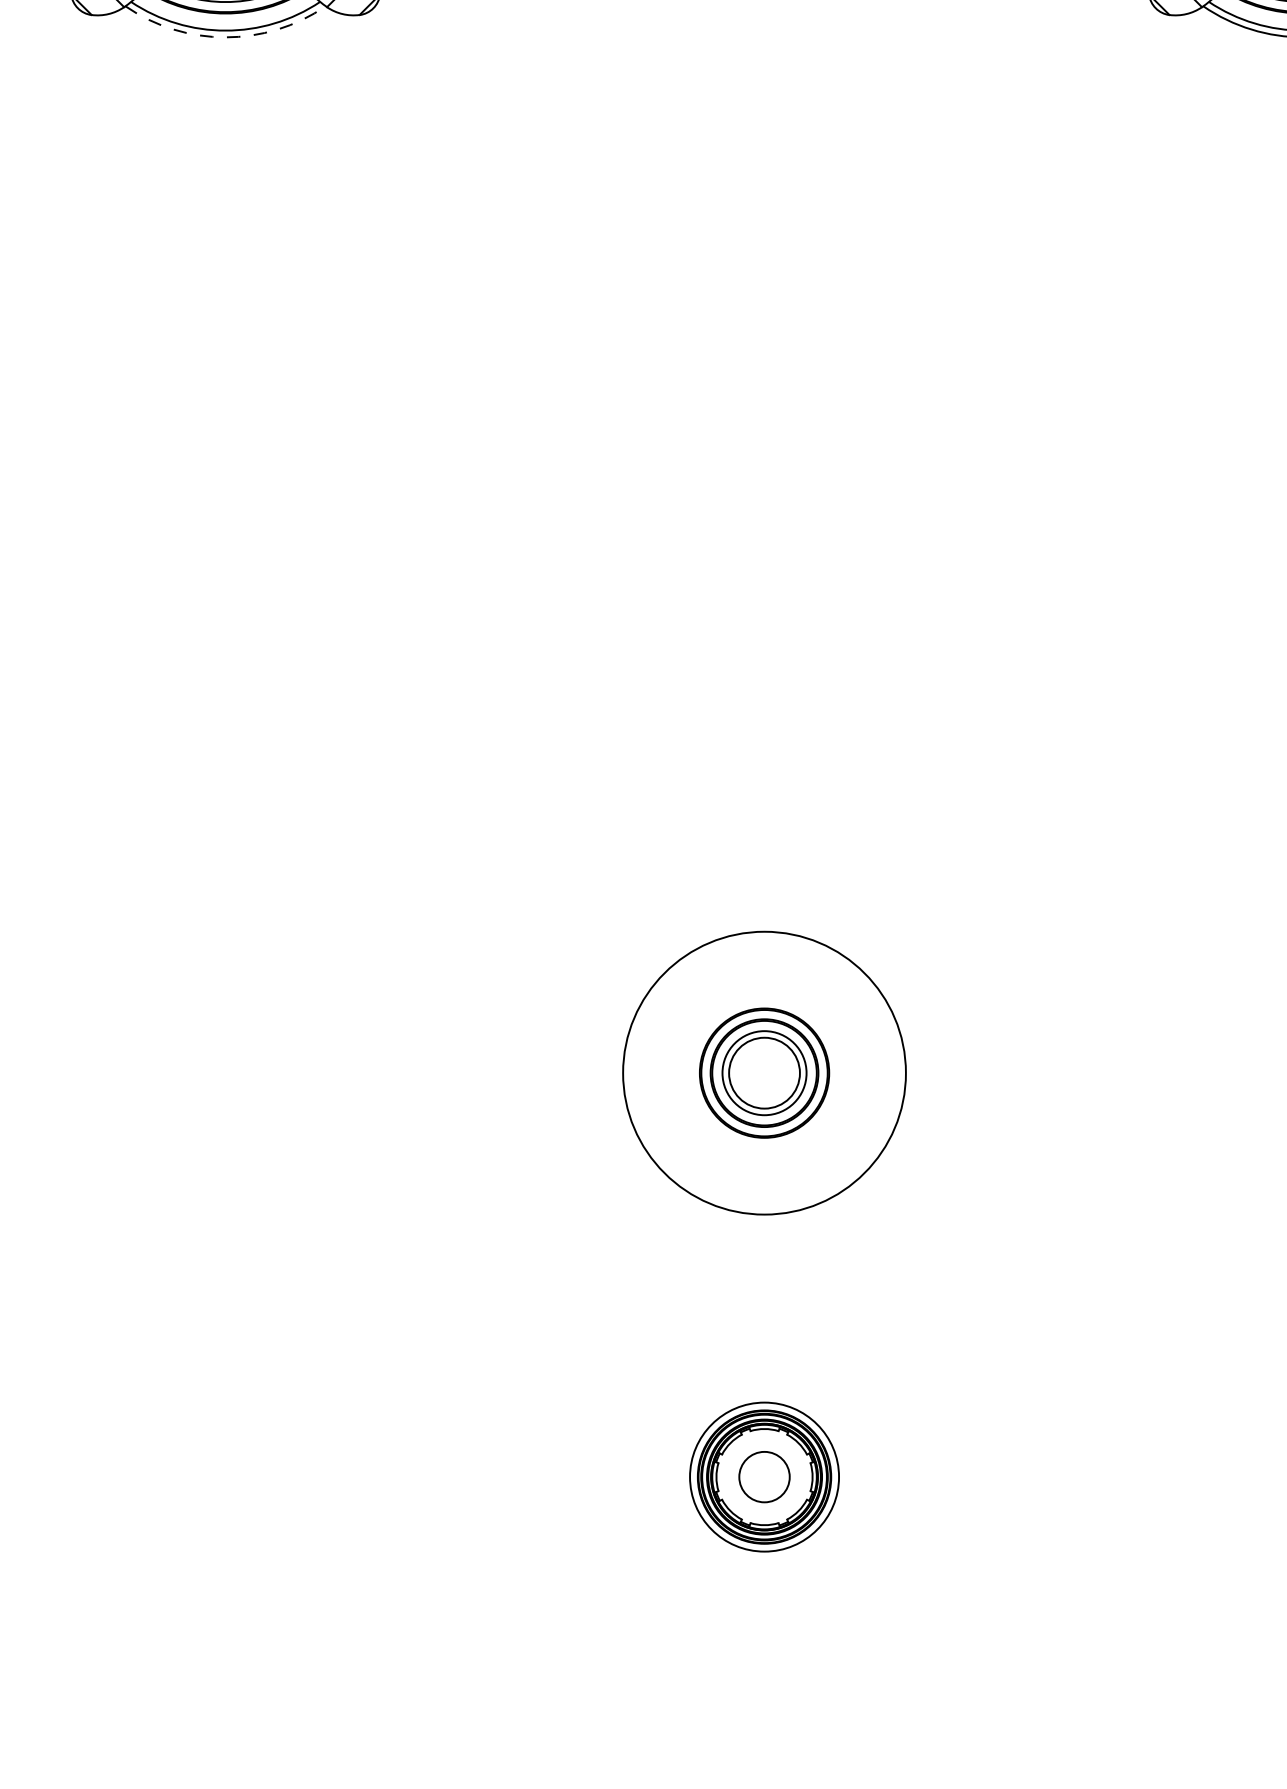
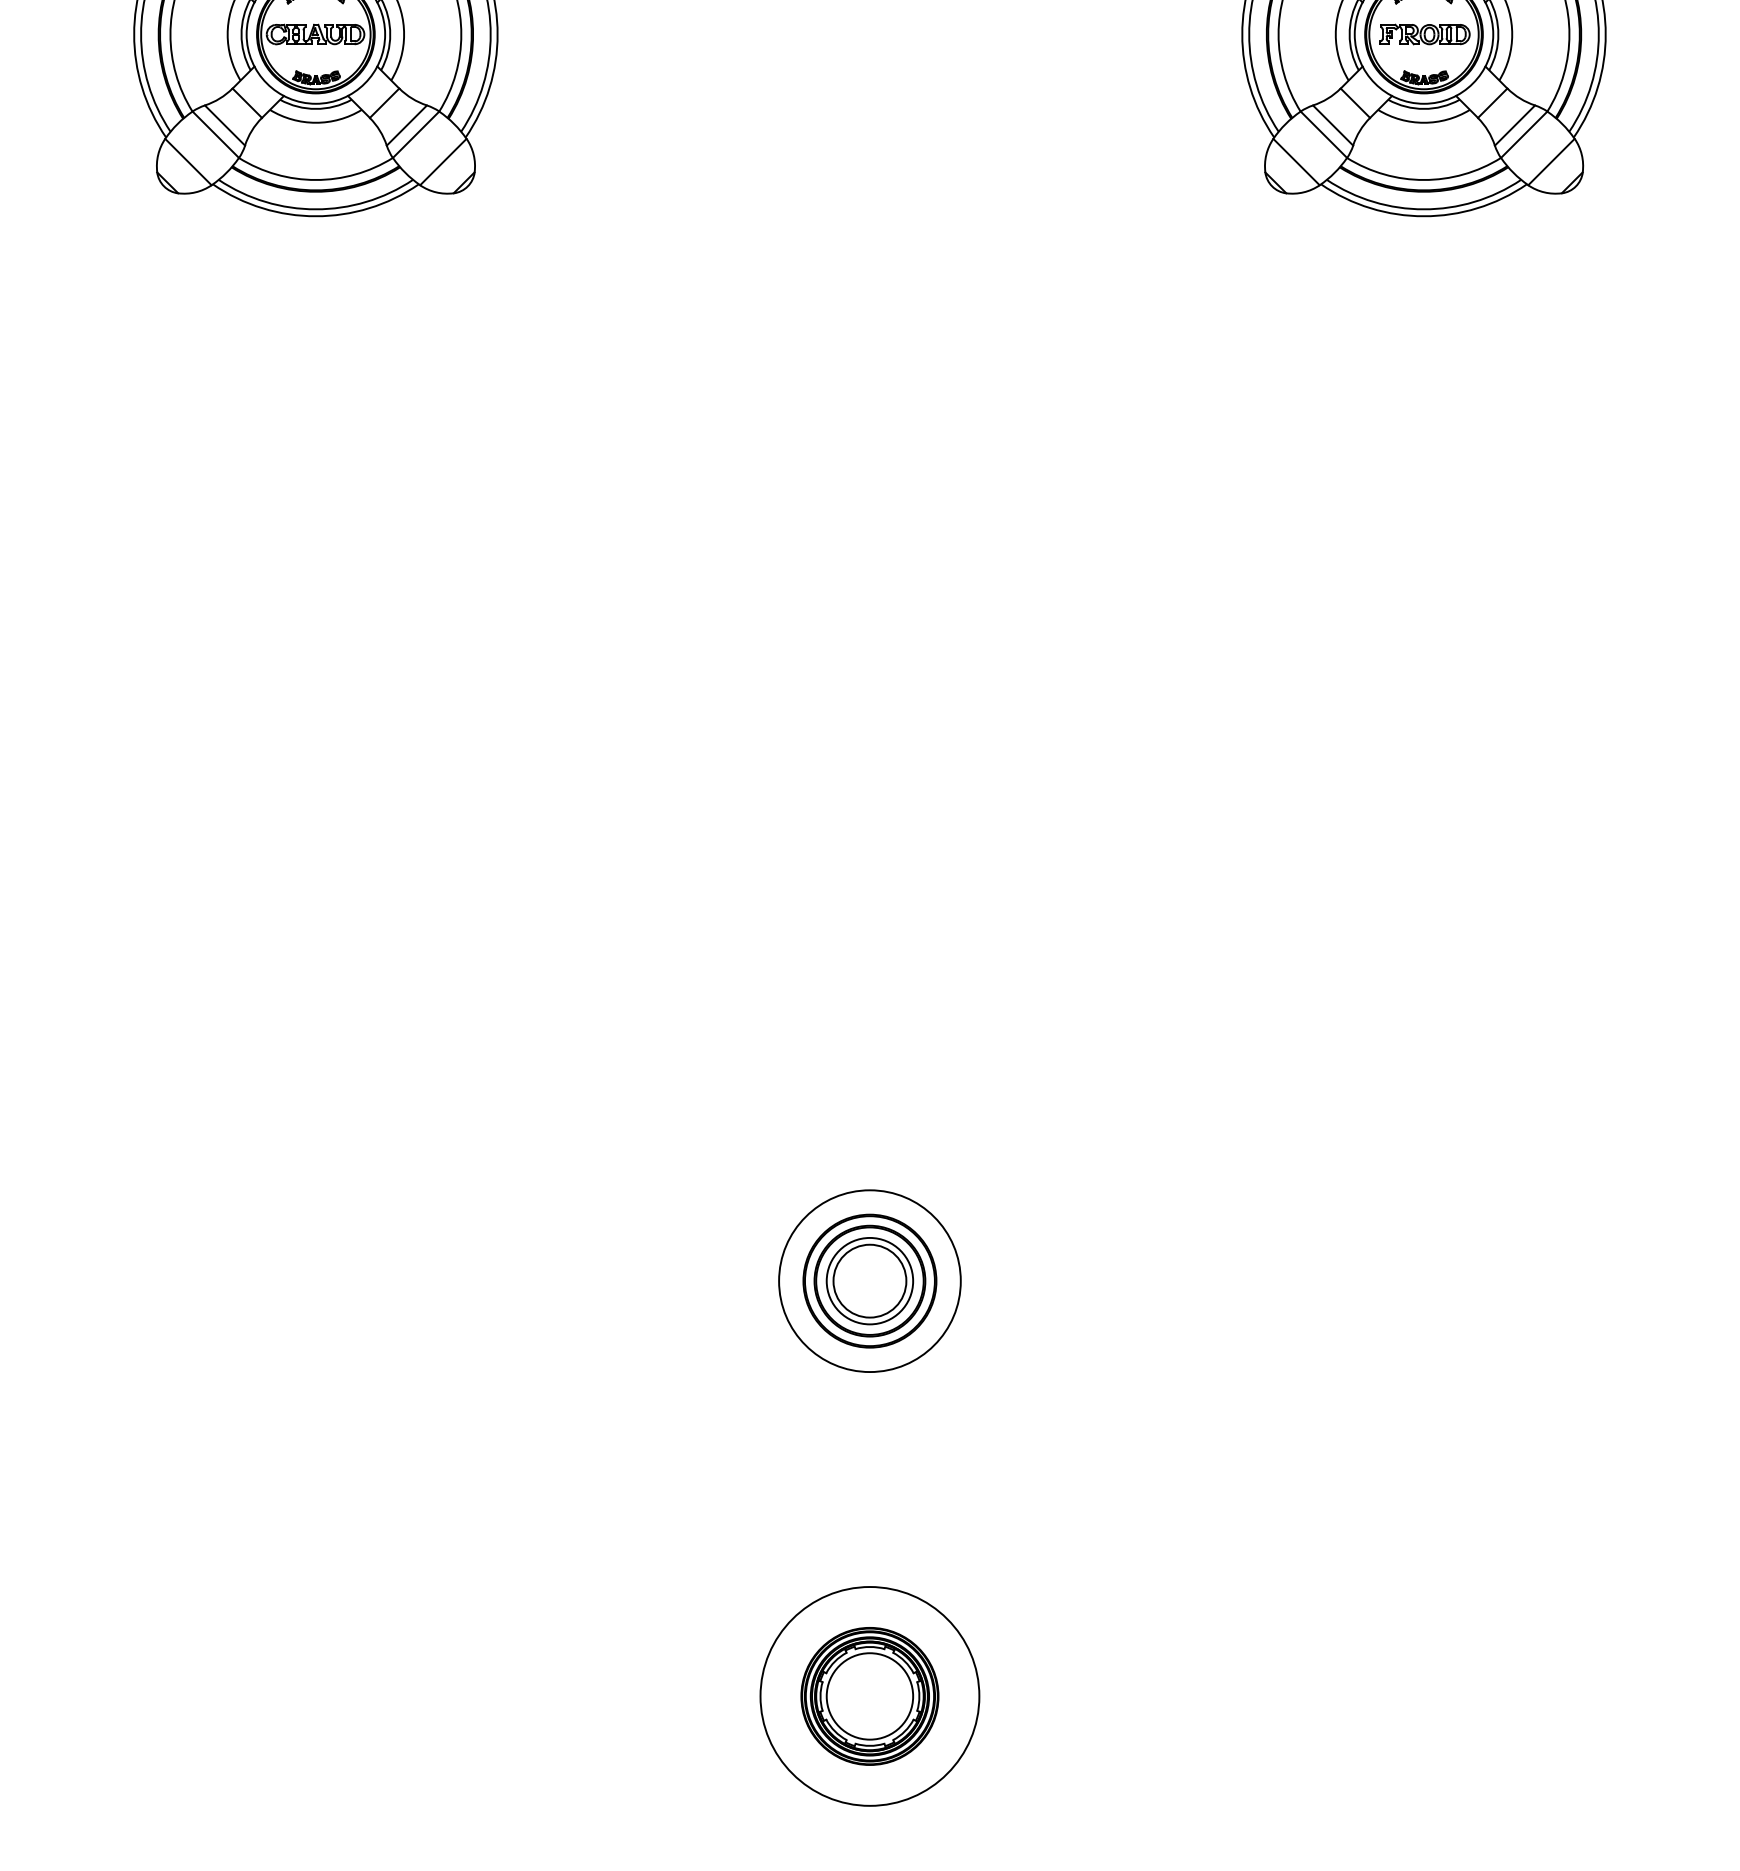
arc: (225, 37) -> (315, 216), dashed -> solid
circle: (764, 1073) -> (869, 1281), size x0.62
circle: (764, 1477) -> (869, 1696), size x1.43
circle: (764, 1477) -> (869, 1696), size x1.67

